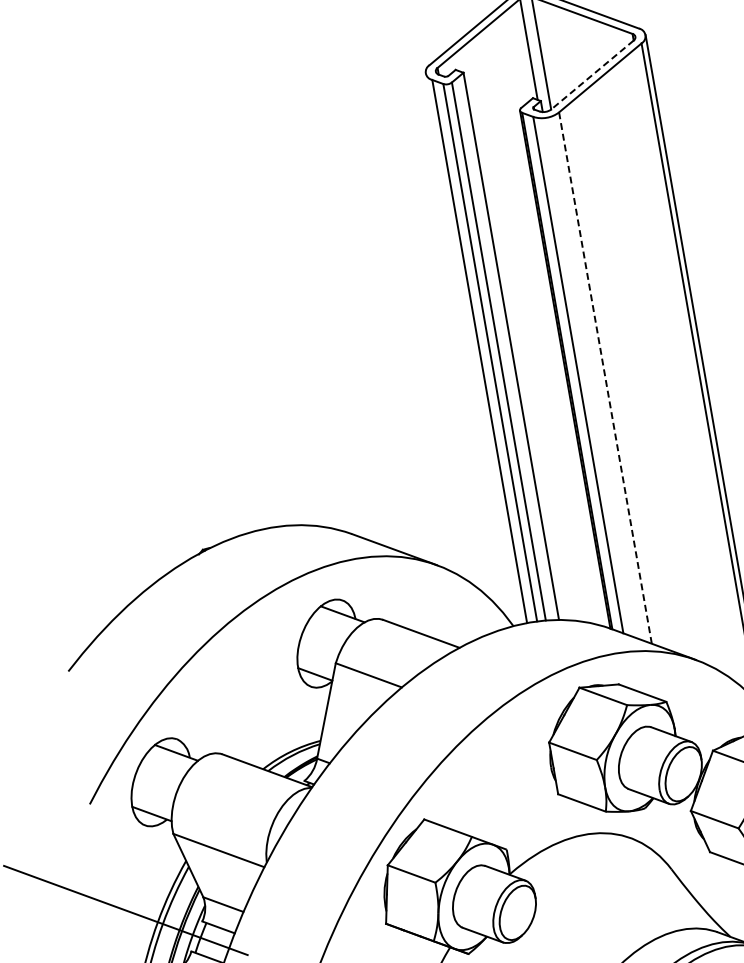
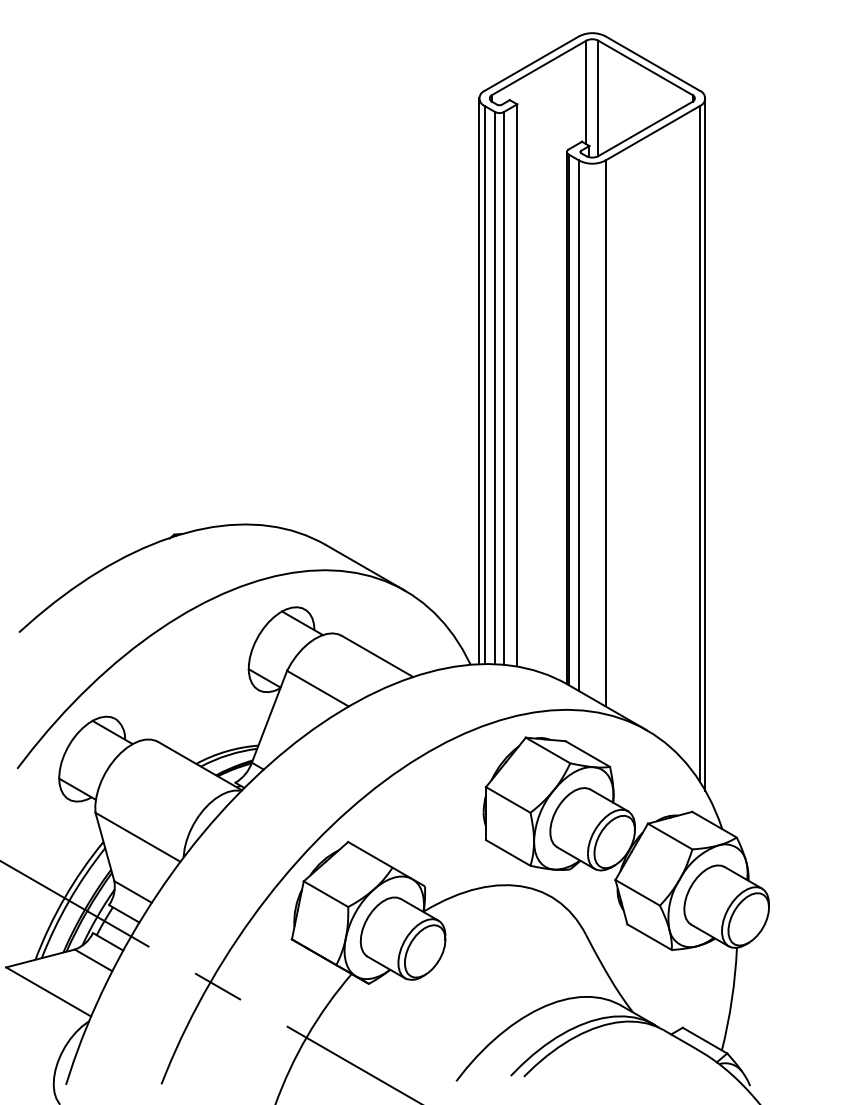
line: (591, 75) -> (644, 129), dashed -> solid
line: (473, 348) -> (479, 381), added
line: (605, 378) -> (605, 433), dashed -> solid

